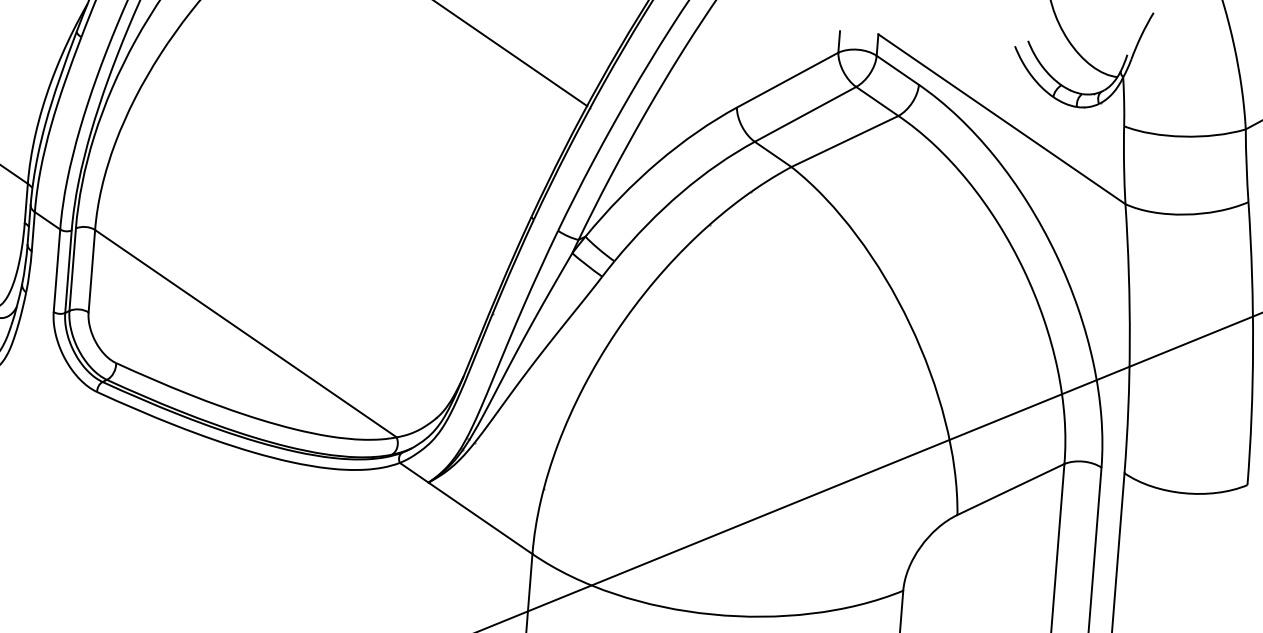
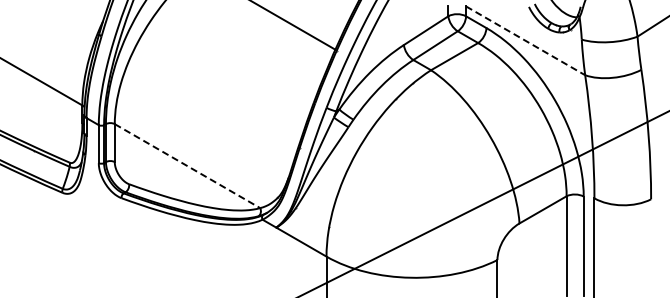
line: (1001, 118) -> (525, 40), solid -> dashed
line: (245, 334) -> (187, 166), solid -> dashed

